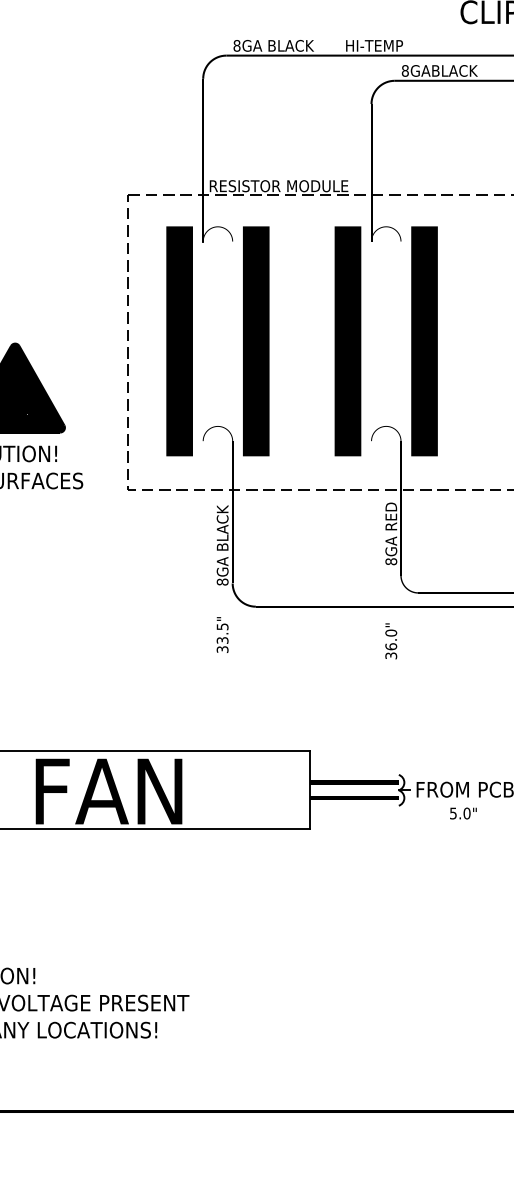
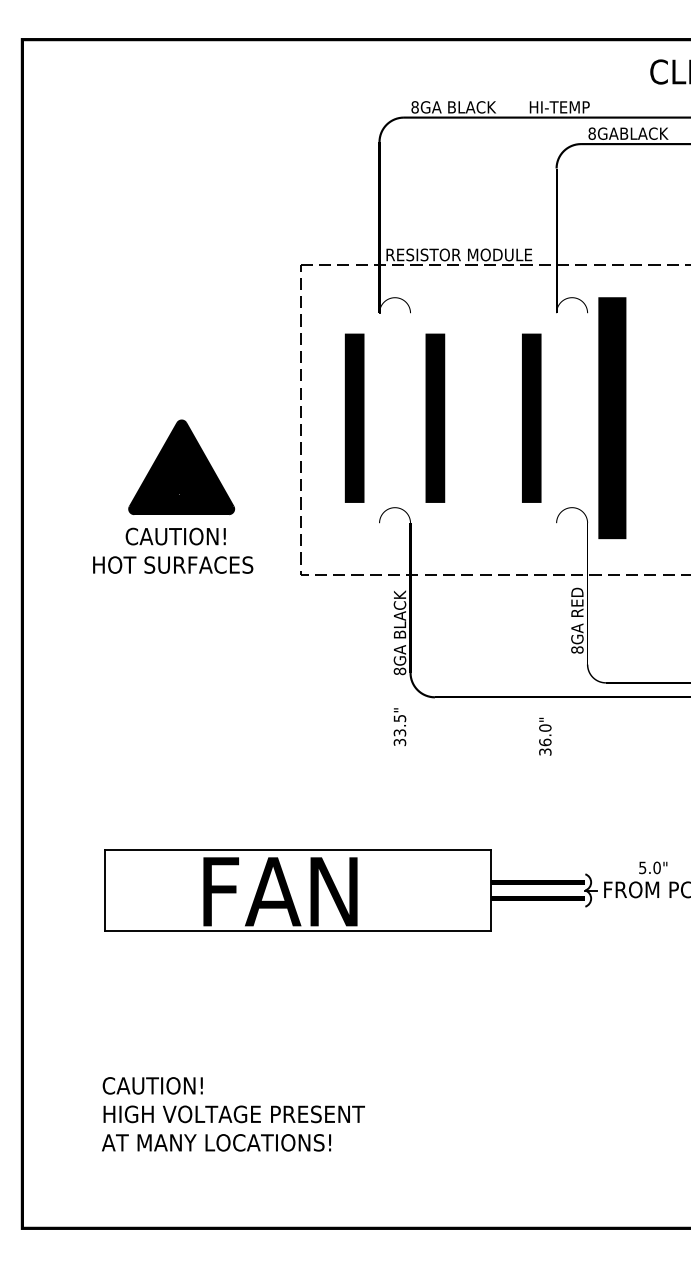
part: (179, 341) -> (354, 418), size x0.7
part: (256, 341) -> (435, 418), size x0.7
part: (347, 341) -> (531, 418), size x0.7
text: (391, 641) -> (545, 736), moved
text: (463, 813) -> (653, 867), moved

